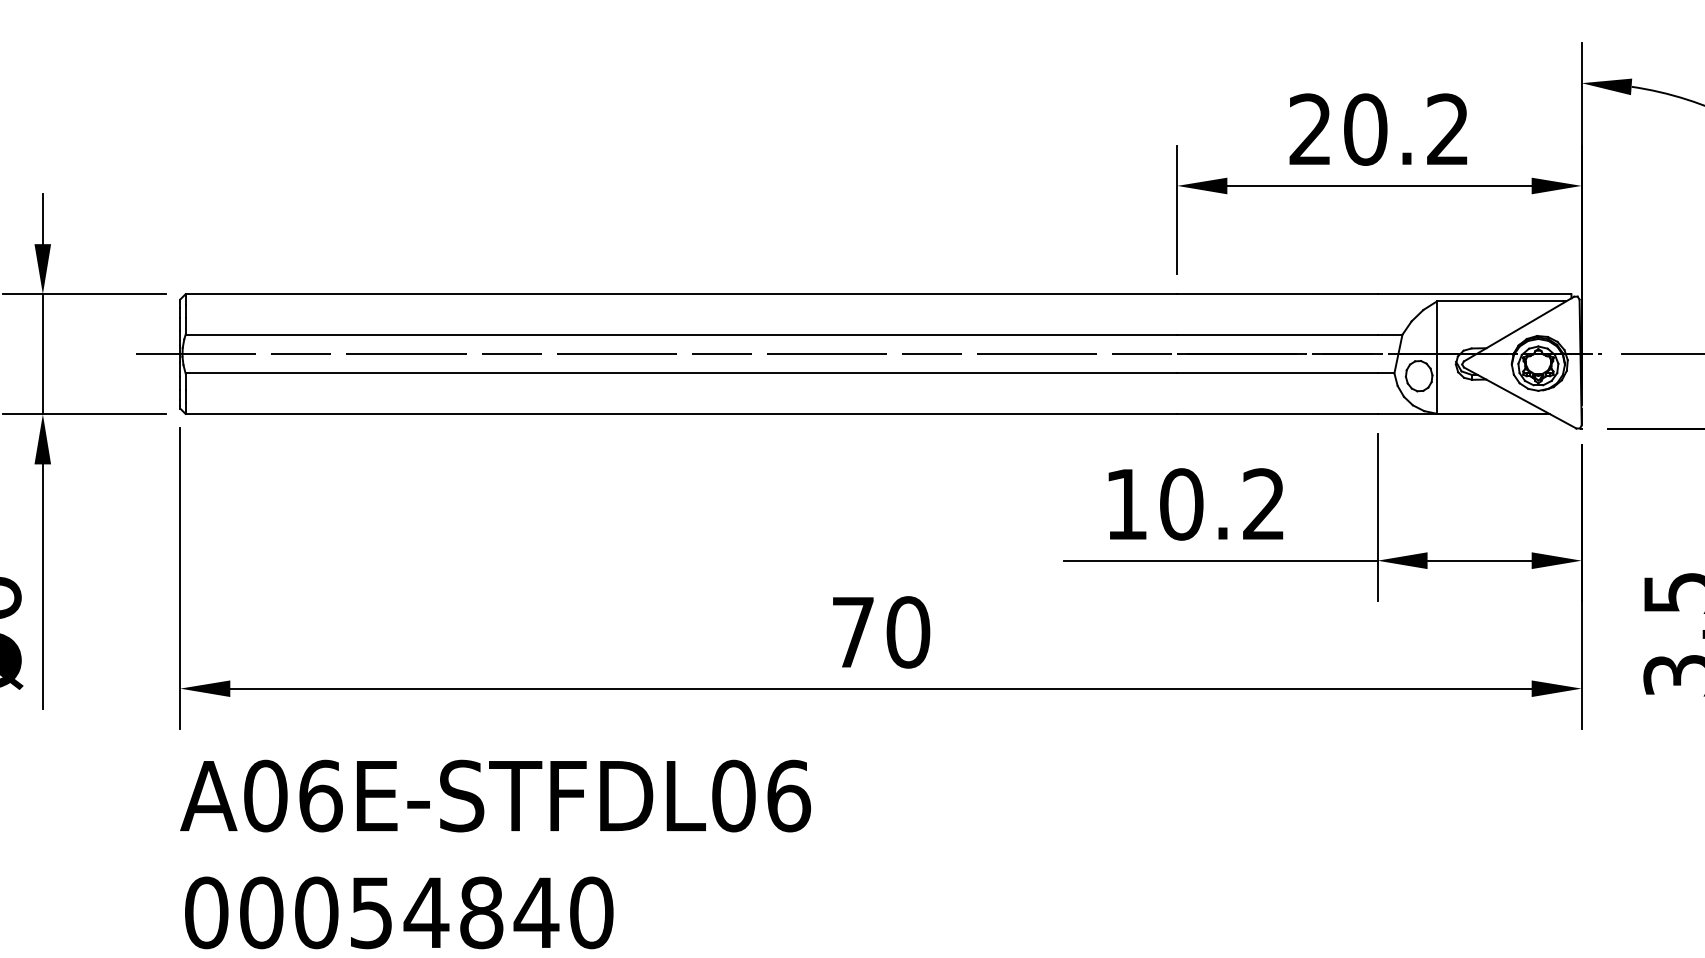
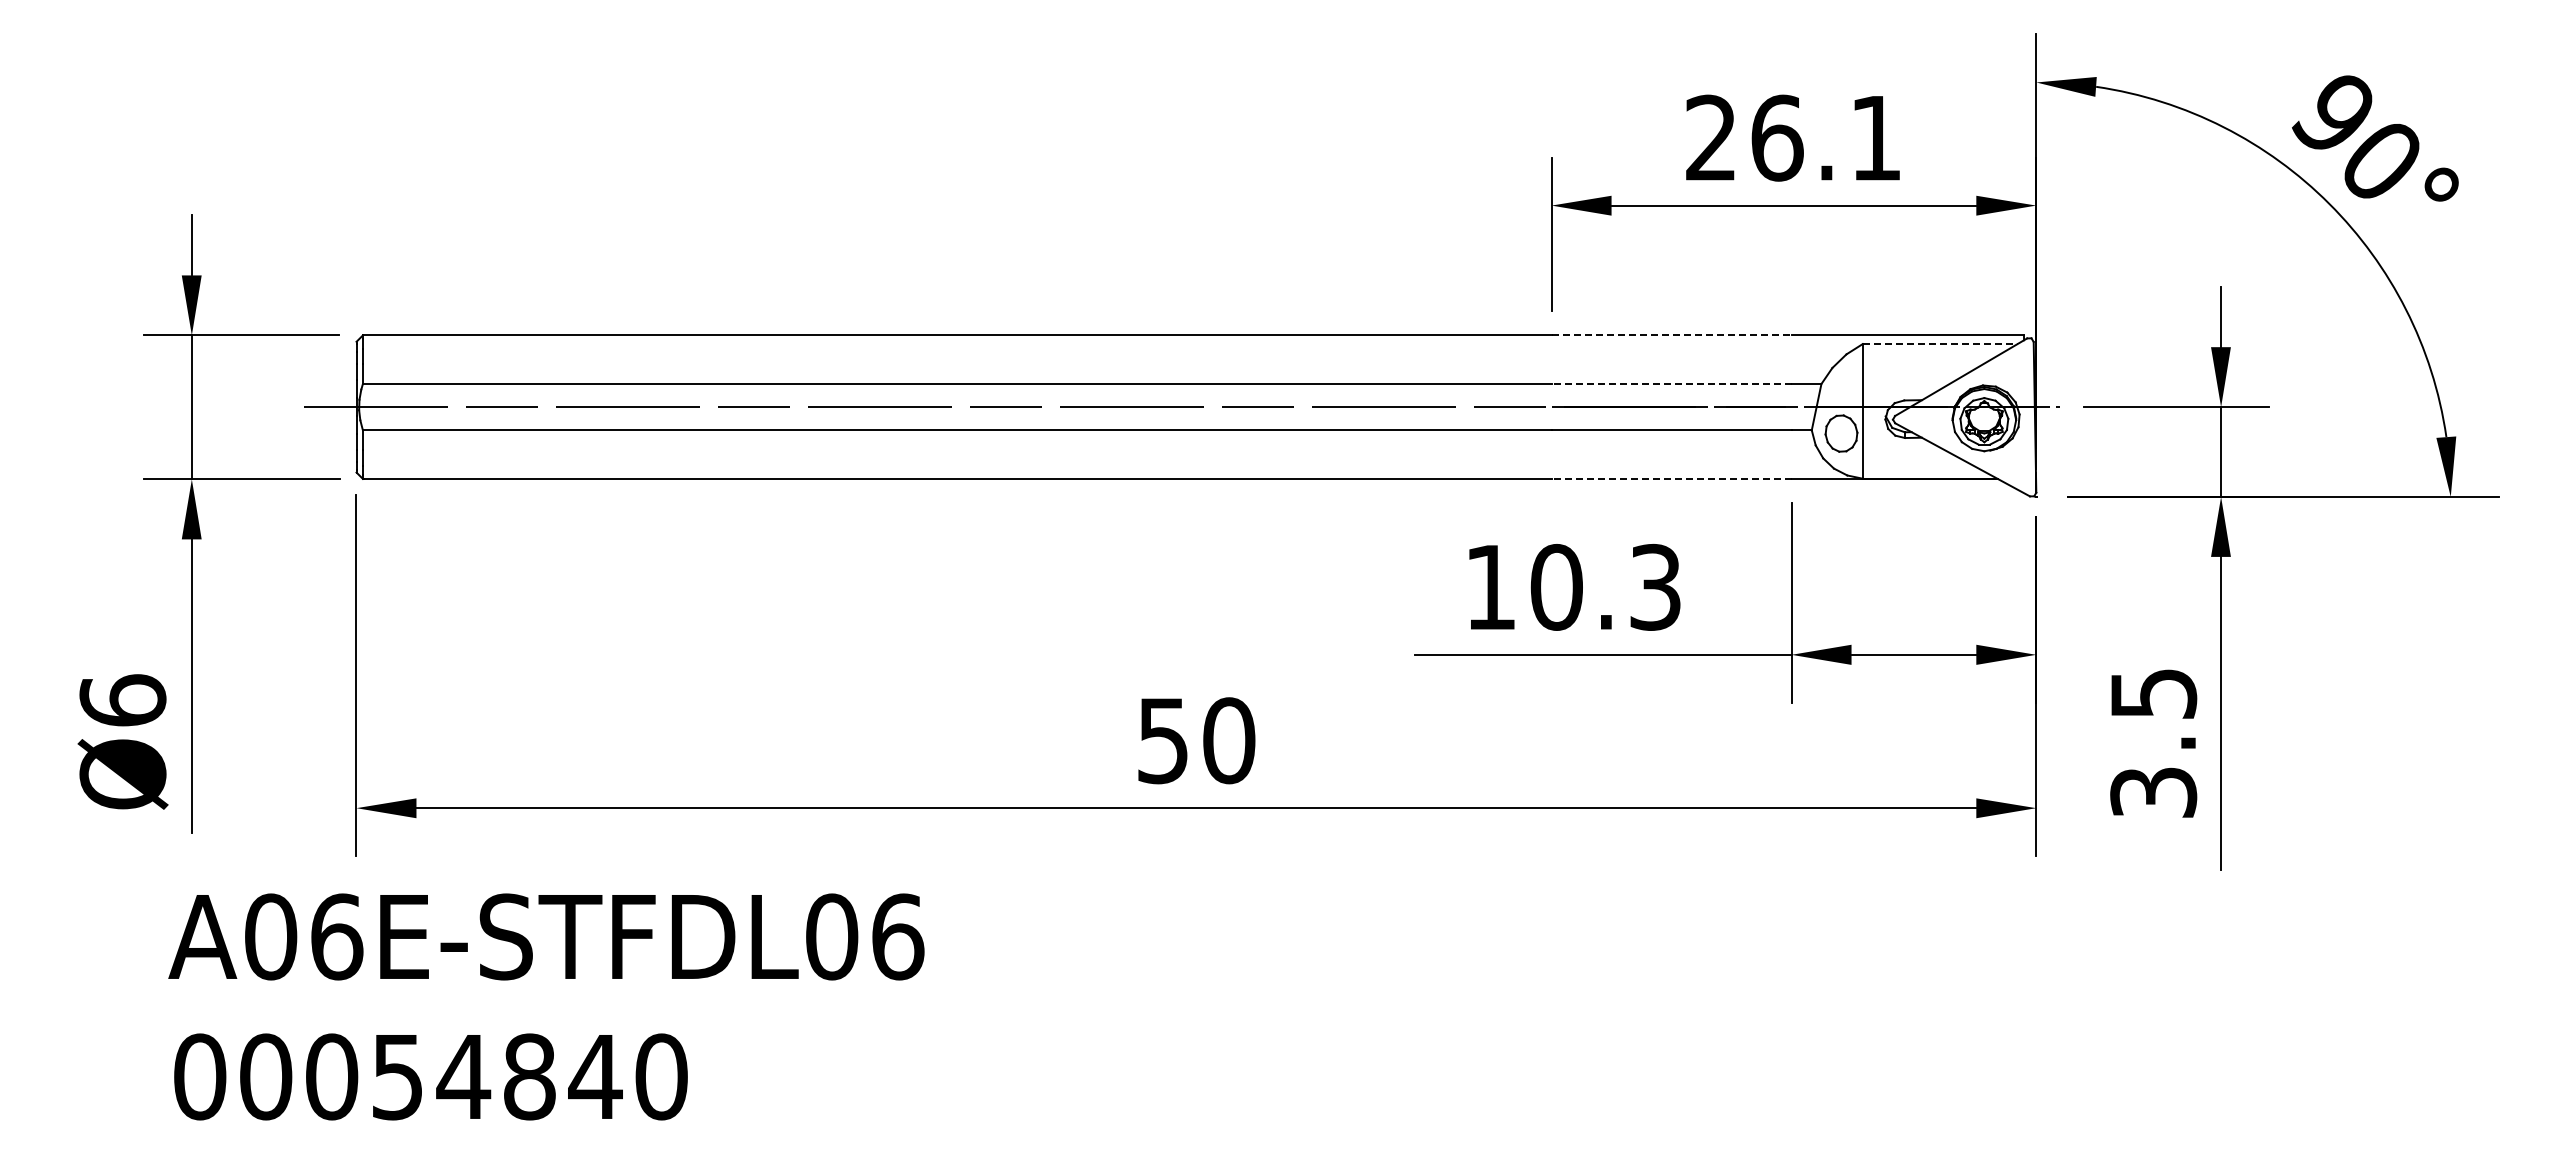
text: (1405, 129) -> (1825, 137), 20.2 -> 26.1
line: (1277, 294) -> (1671, 335), solid -> dashed
line: (1501, 301) -> (1940, 344), solid -> dashed
line: (1277, 335) -> (1671, 384), solid -> dashed
line: (1277, 413) -> (1671, 478), solid -> dashed
text: (1264, 504) -> (1655, 587), 10.2 -> 10.3
text: (852, 633) -> (1162, 741), 70 -> 50
text: (495, 854) -> (546, 1006), moved

